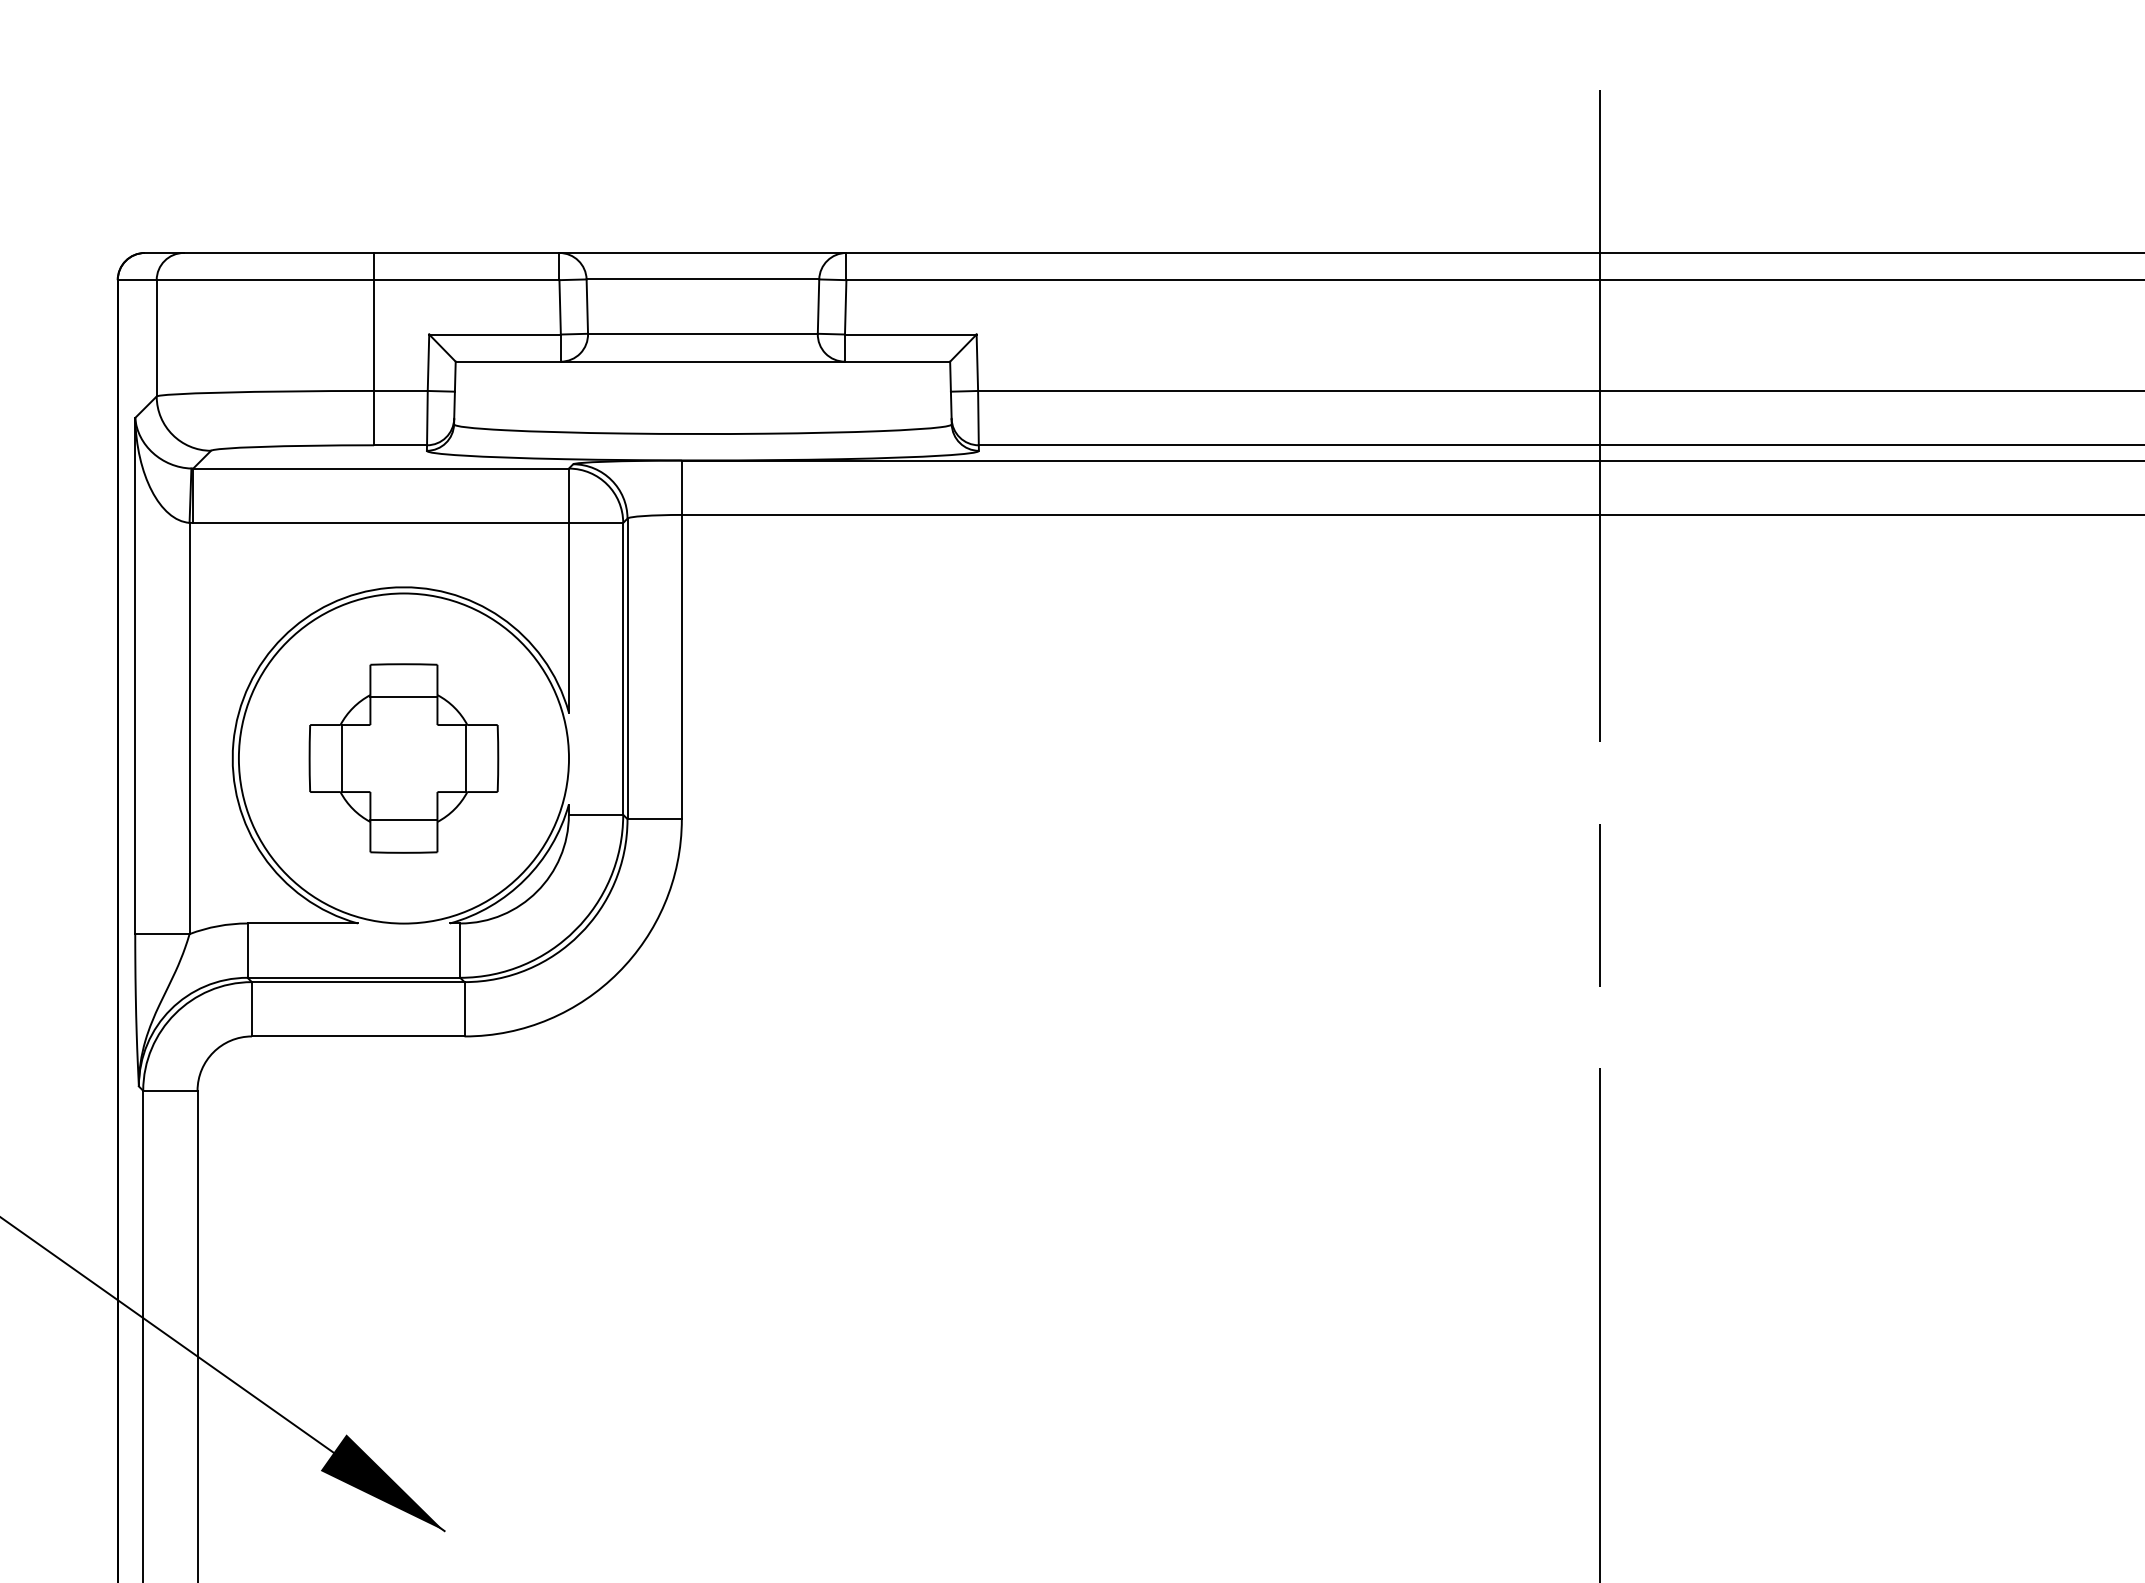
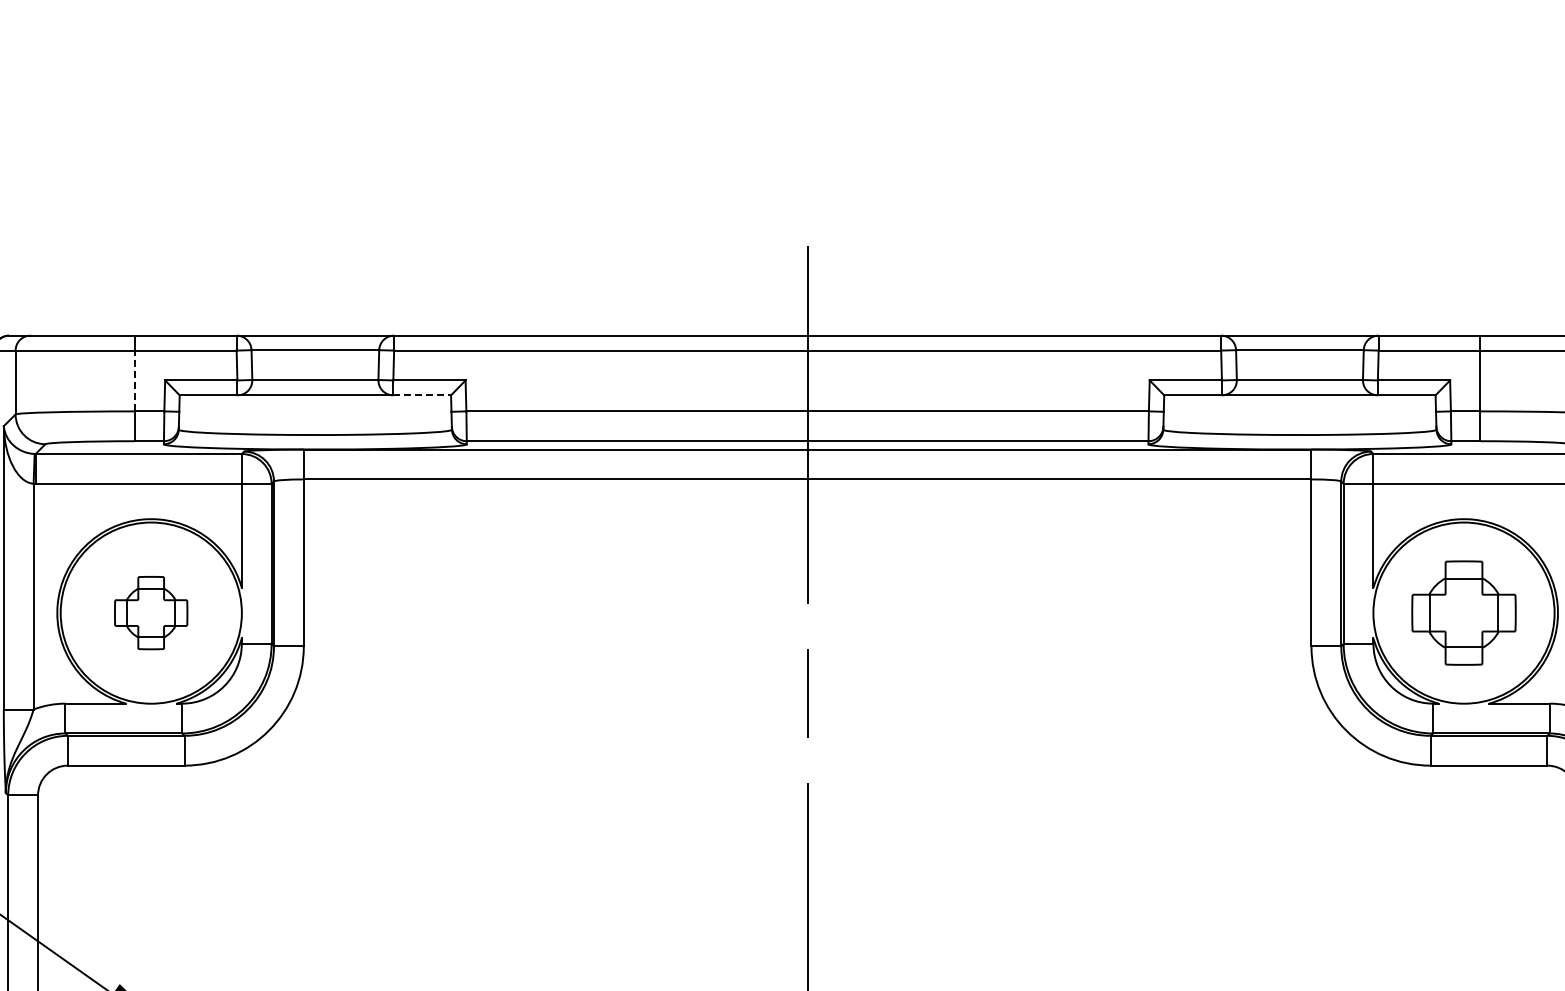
line: (373, 334) -> (134, 380), solid -> dashed
line: (898, 361) -> (422, 395), solid -> dashed
part: (402, 757) -> (150, 612), size x0.7

